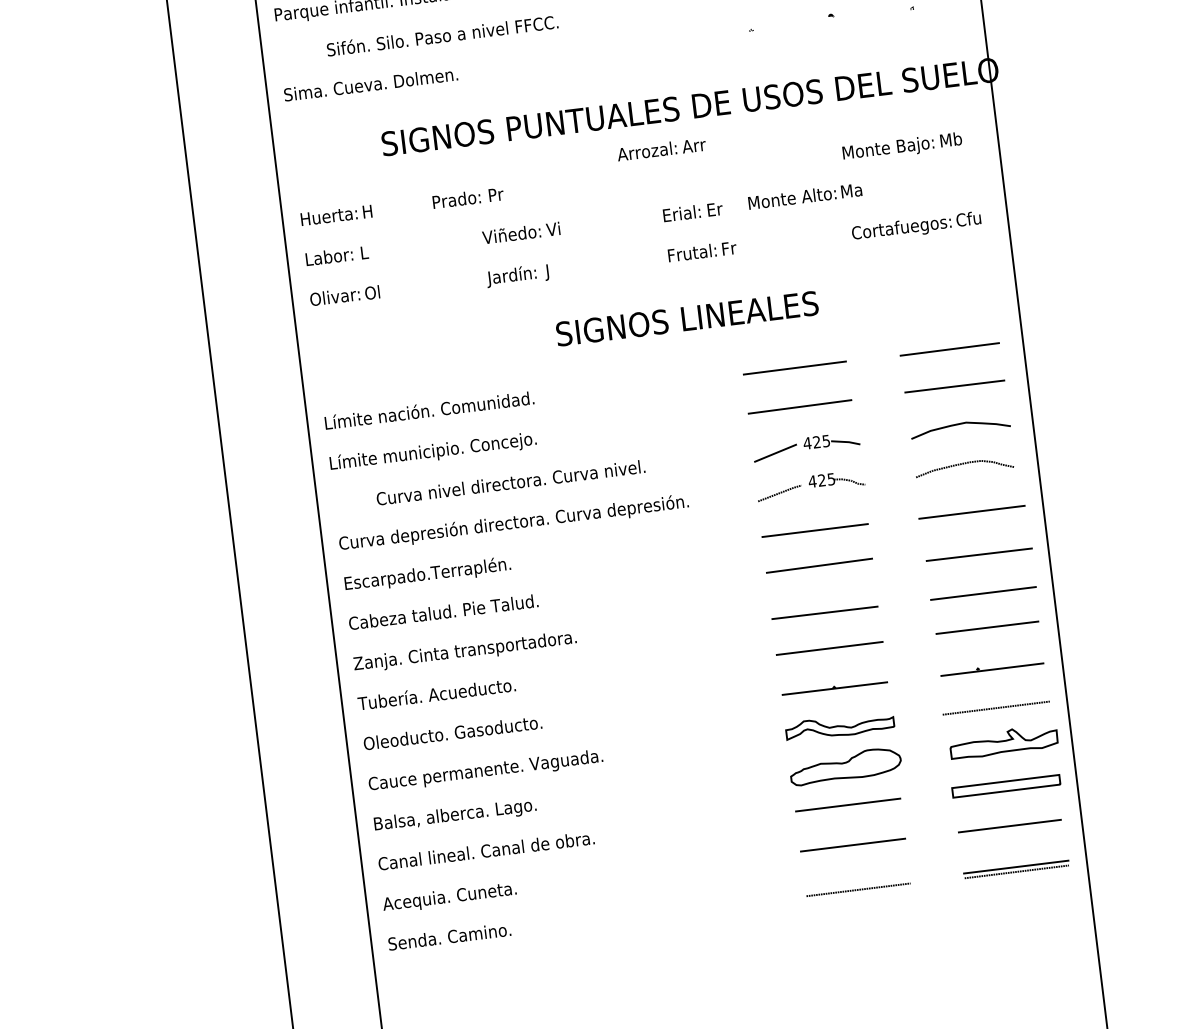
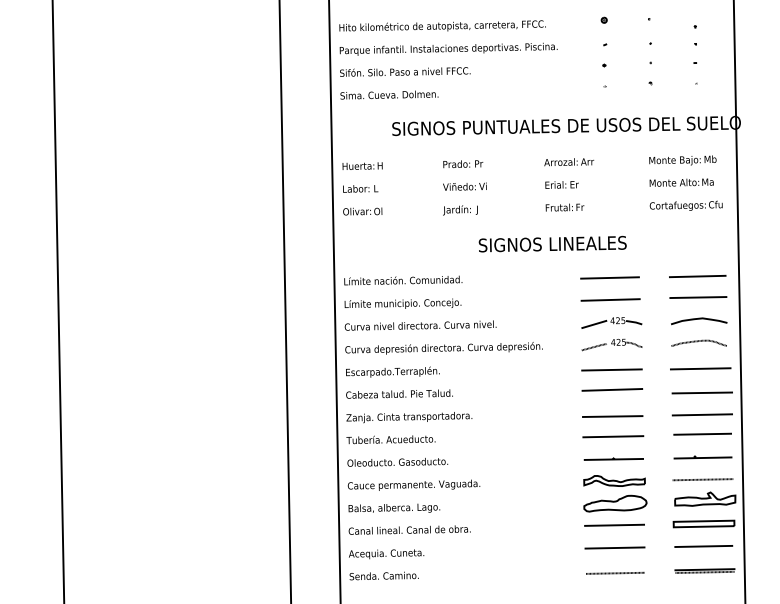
text: (442, 35) -> (405, 71), moved
text: (662, 150) -> (569, 162), moved
text: (804, 196) -> (681, 182), moved
text: (468, 198) -> (463, 164), moved
text: (510, 482) -> (420, 325), moved

